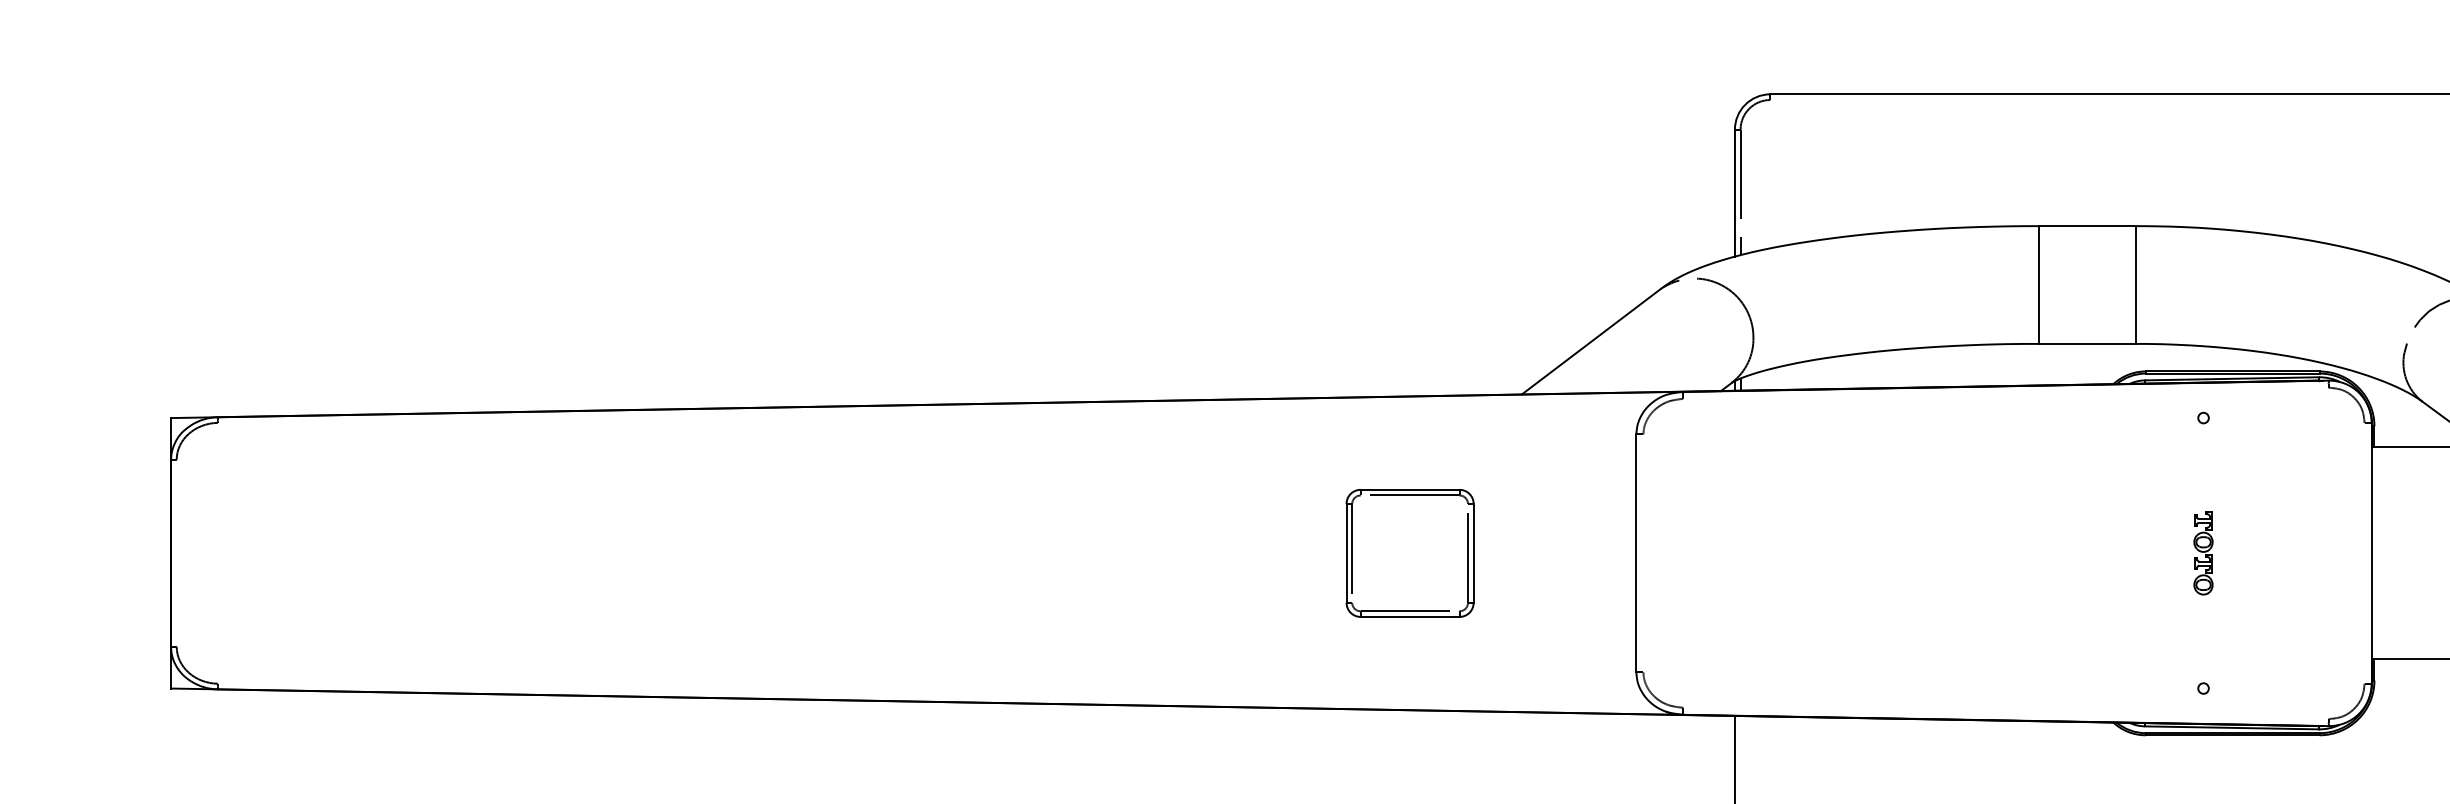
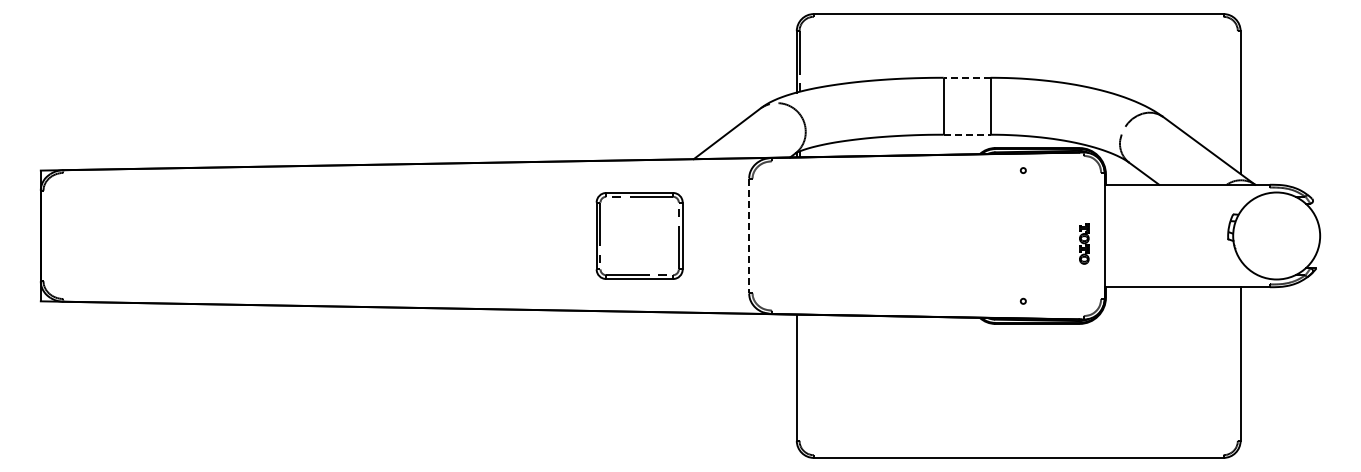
line: (2085, 225) -> (966, 77), solid -> dashed
line: (2088, 343) -> (967, 134), solid -> dashed
part: (1409, 552) -> (639, 235), size x1.4
part: (2203, 552) -> (1084, 243), moved
line: (1637, 554) -> (749, 236), solid -> dashed

